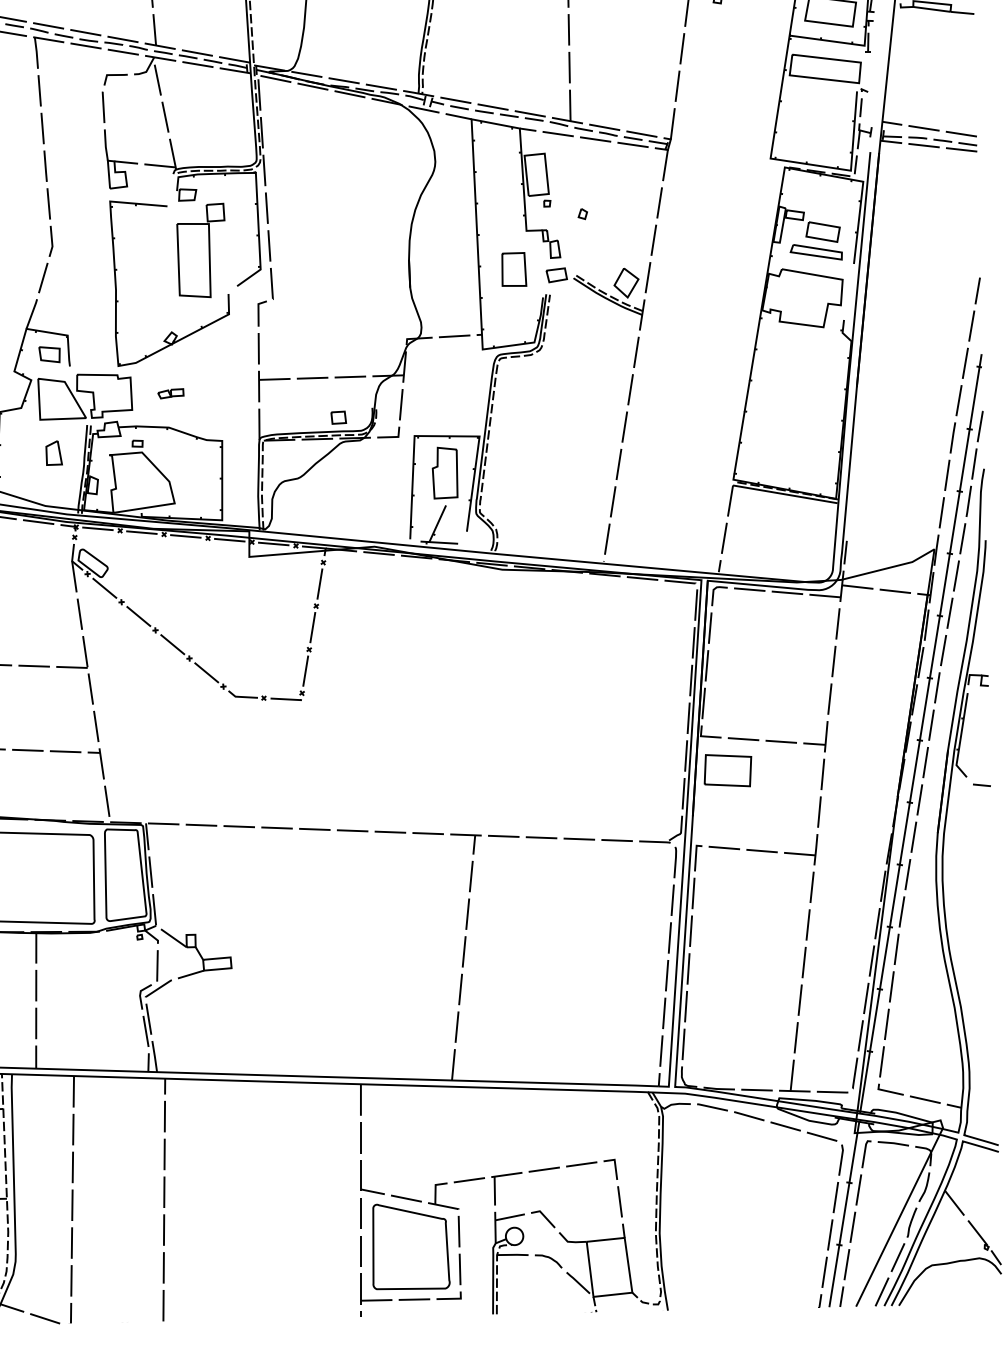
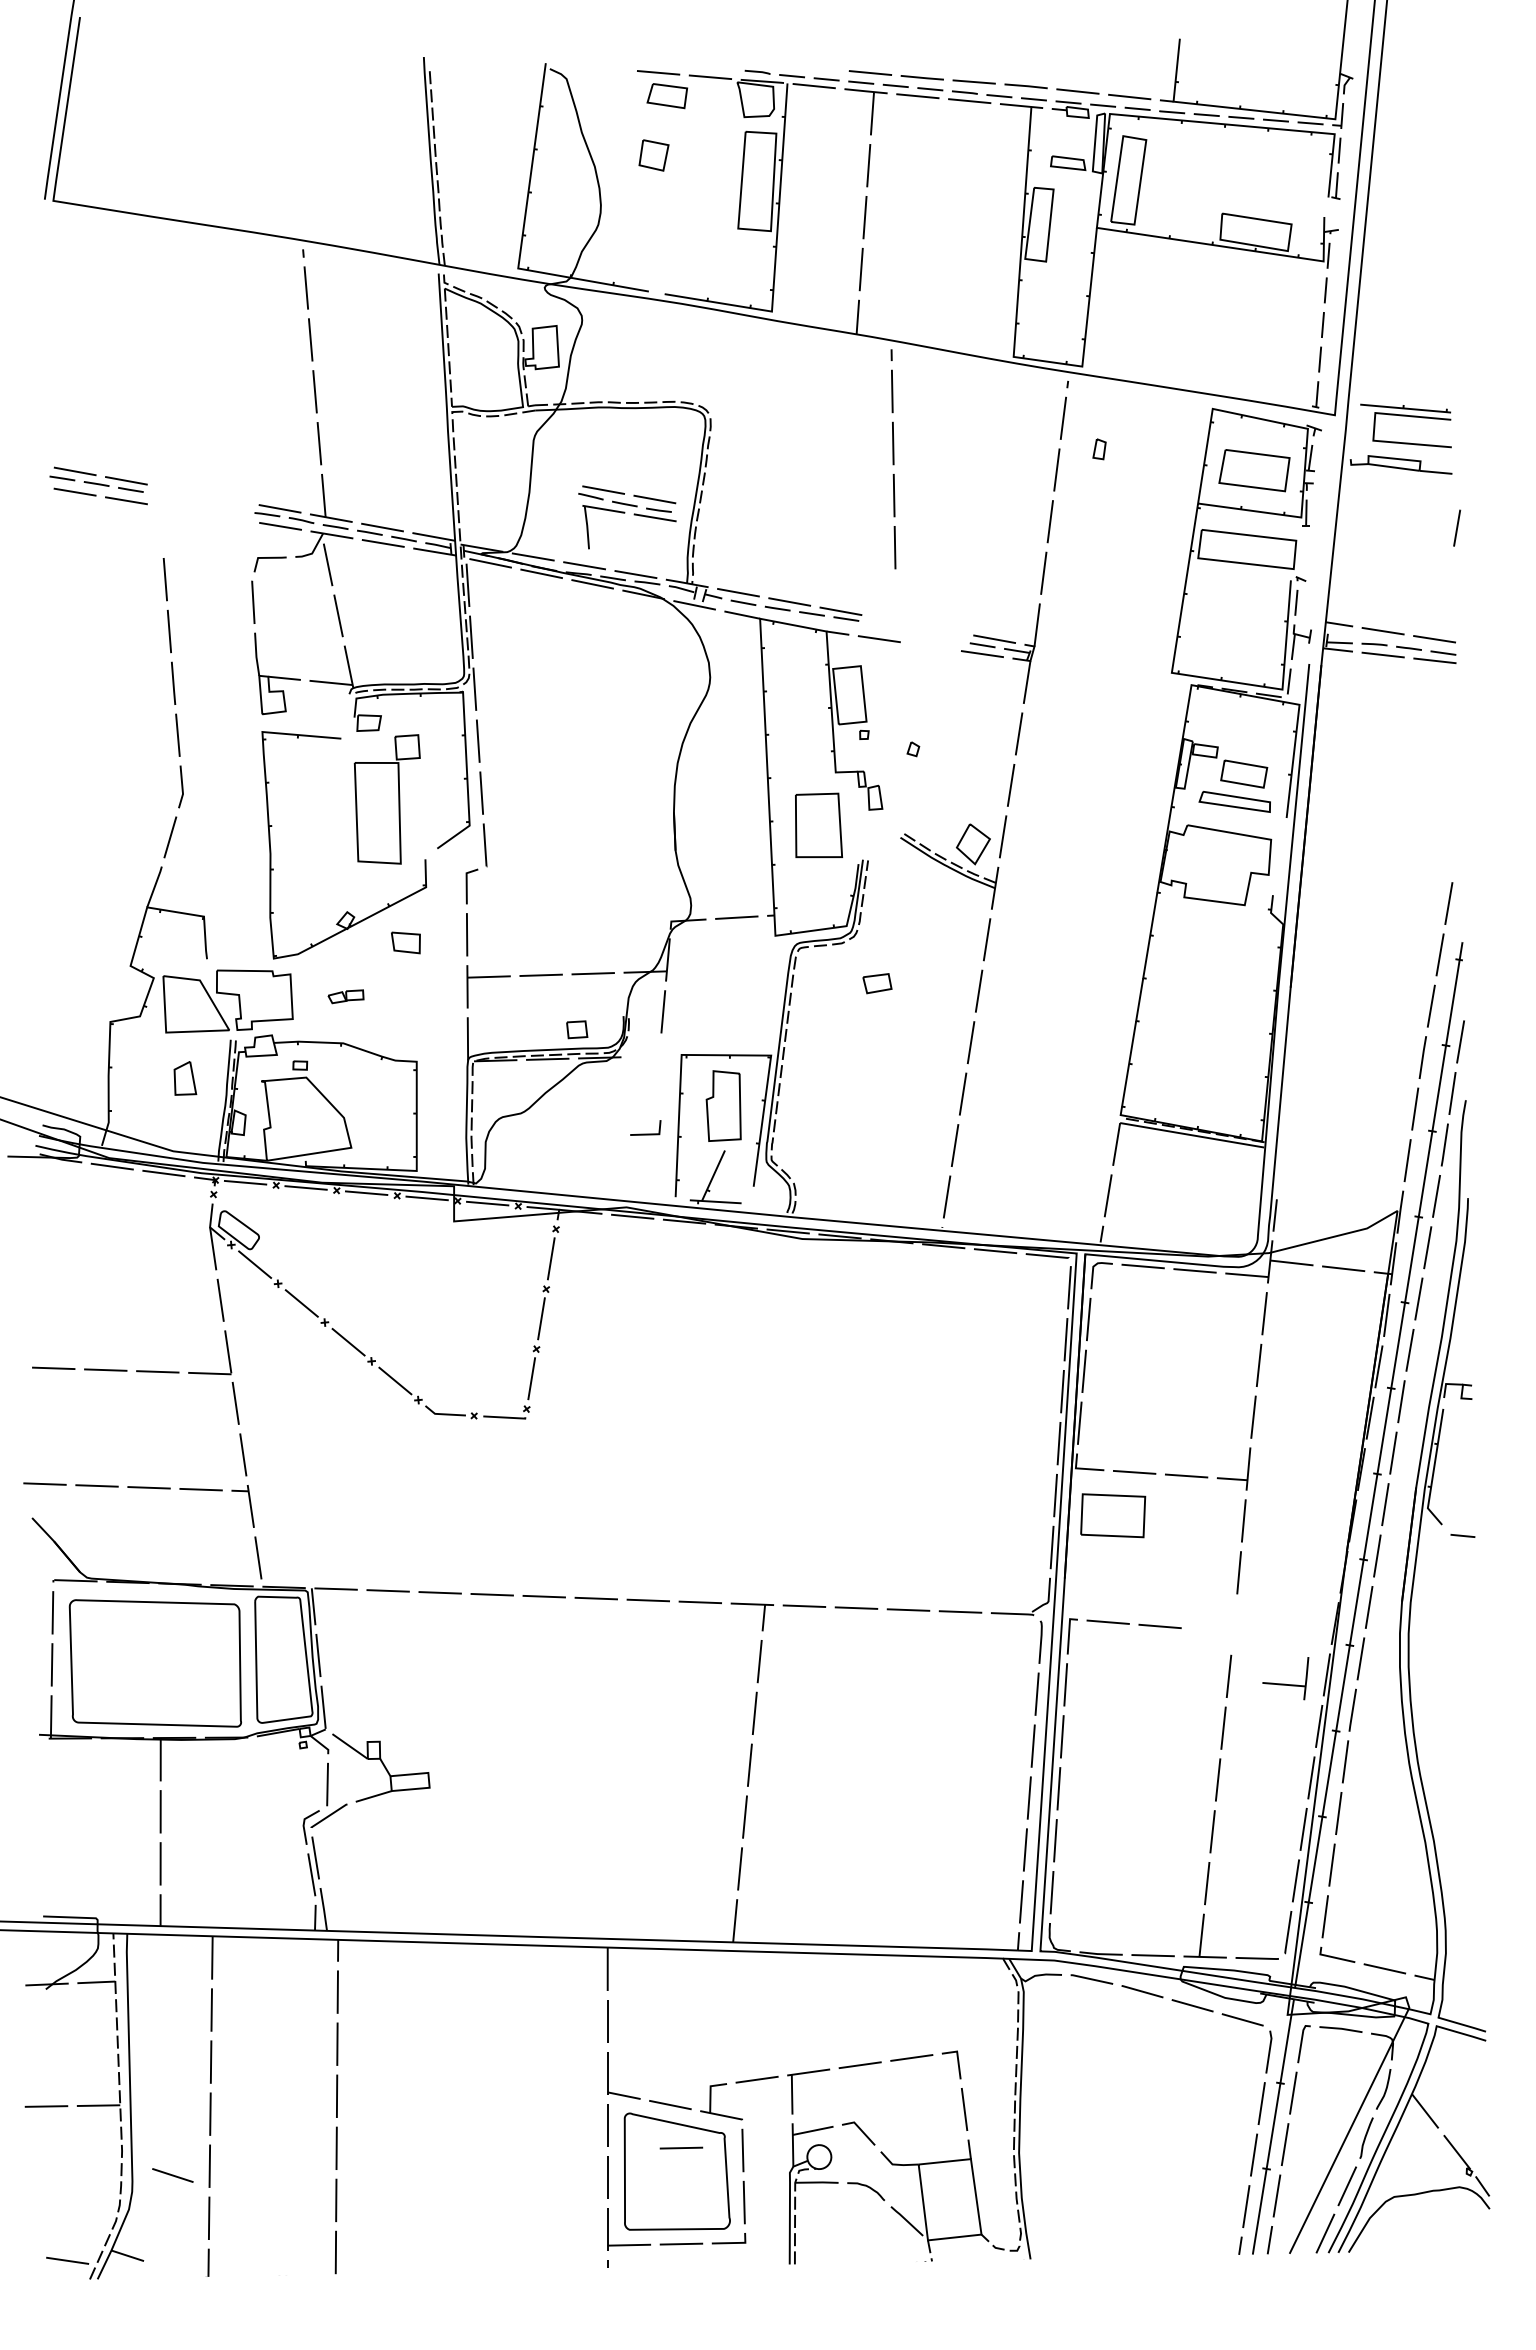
part: (65, 45) -> (627, 517), moved
part: (582, 122) -> (913, 623), removed
part: (513, 269) -> (818, 825), size x1.4
part: (556, 275) -> (877, 983), moved
line: (978, 290) -> (1457, 527), moved
part: (49, 354) -> (405, 942), moved
line: (388, 436) -> (645, 1133), moved
part: (800, 849) -> (1285, 1678), moved
line: (414, 1229) -> (681, 2147), added
line: (44, 1318) -> (172, 2175), moved

